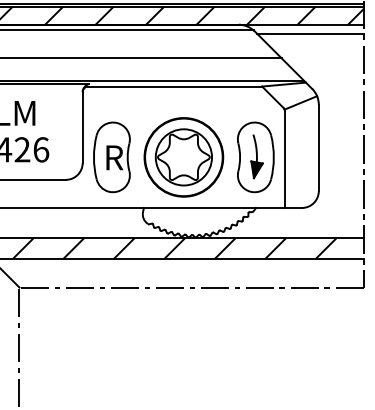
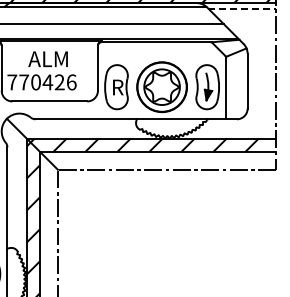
line: (310, 33) -> (242, 8), solid -> dashed

